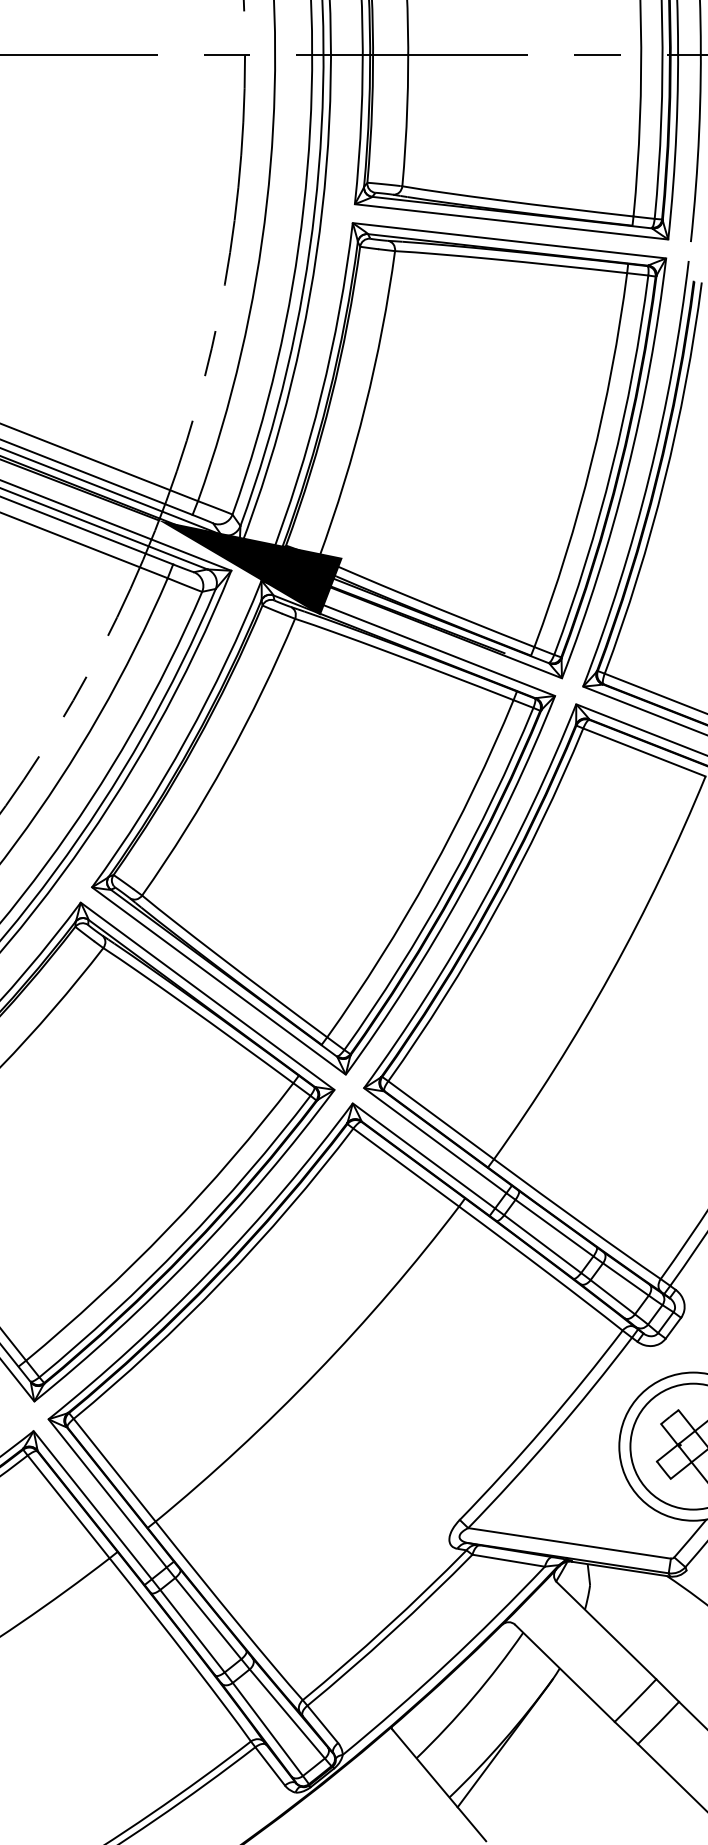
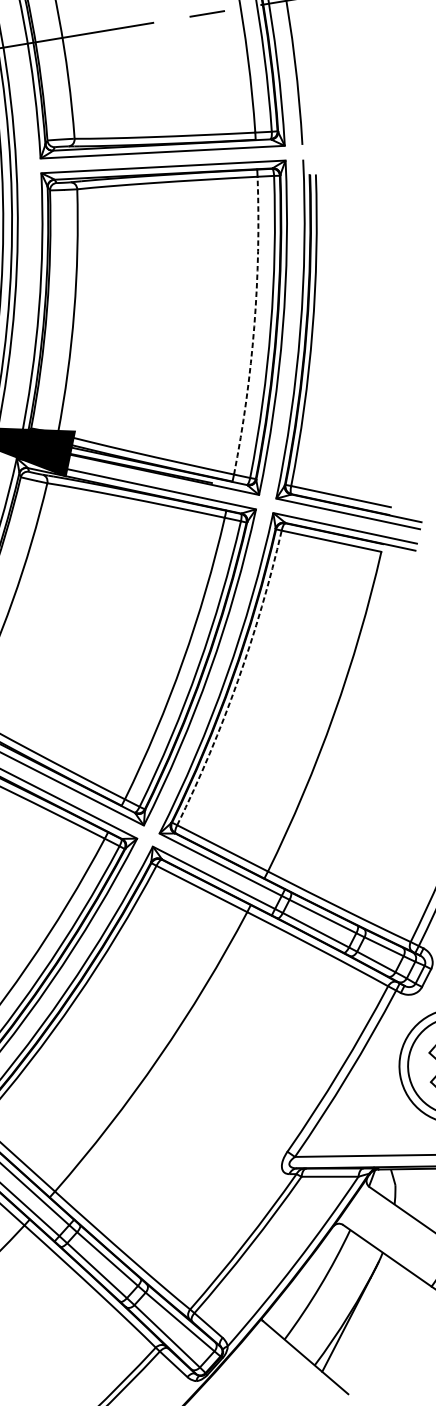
arc: (591, 462) -> (254, 326), solid -> dashed
arc: (495, 910) -> (237, 681), solid -> dashed

